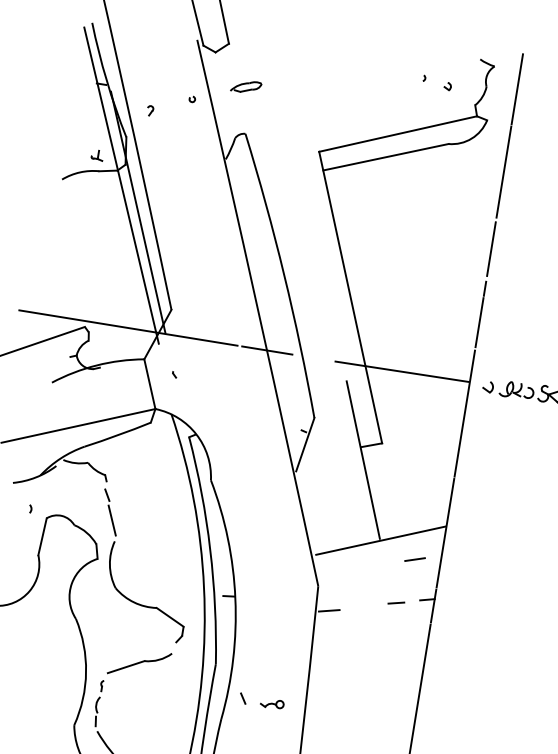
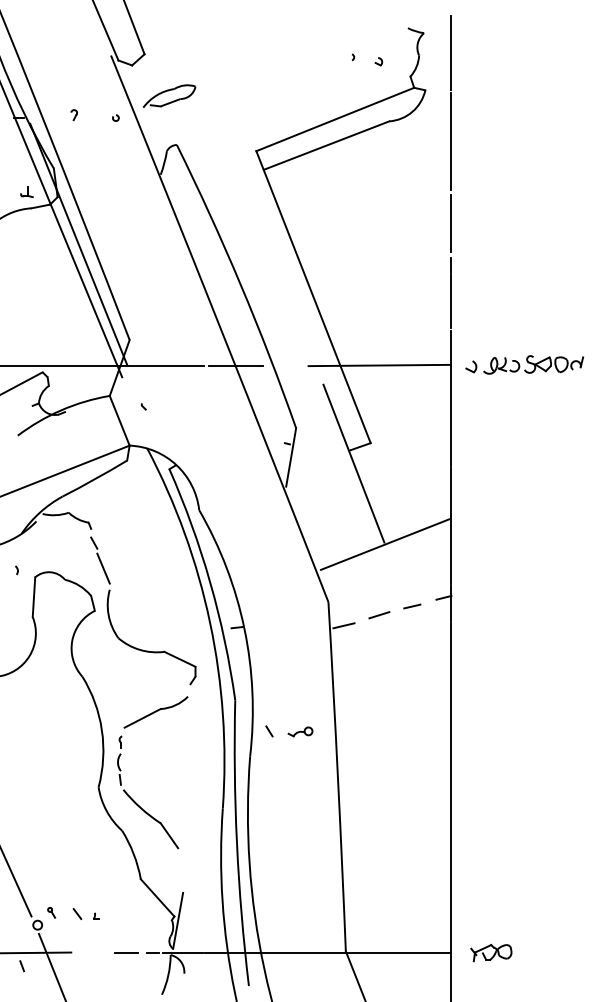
part: (246, 86) -> (169, 95), size x1.67
part: (149, 110) -> (73, 114), moved
line: (415, 559) -> (379, 615), moved

